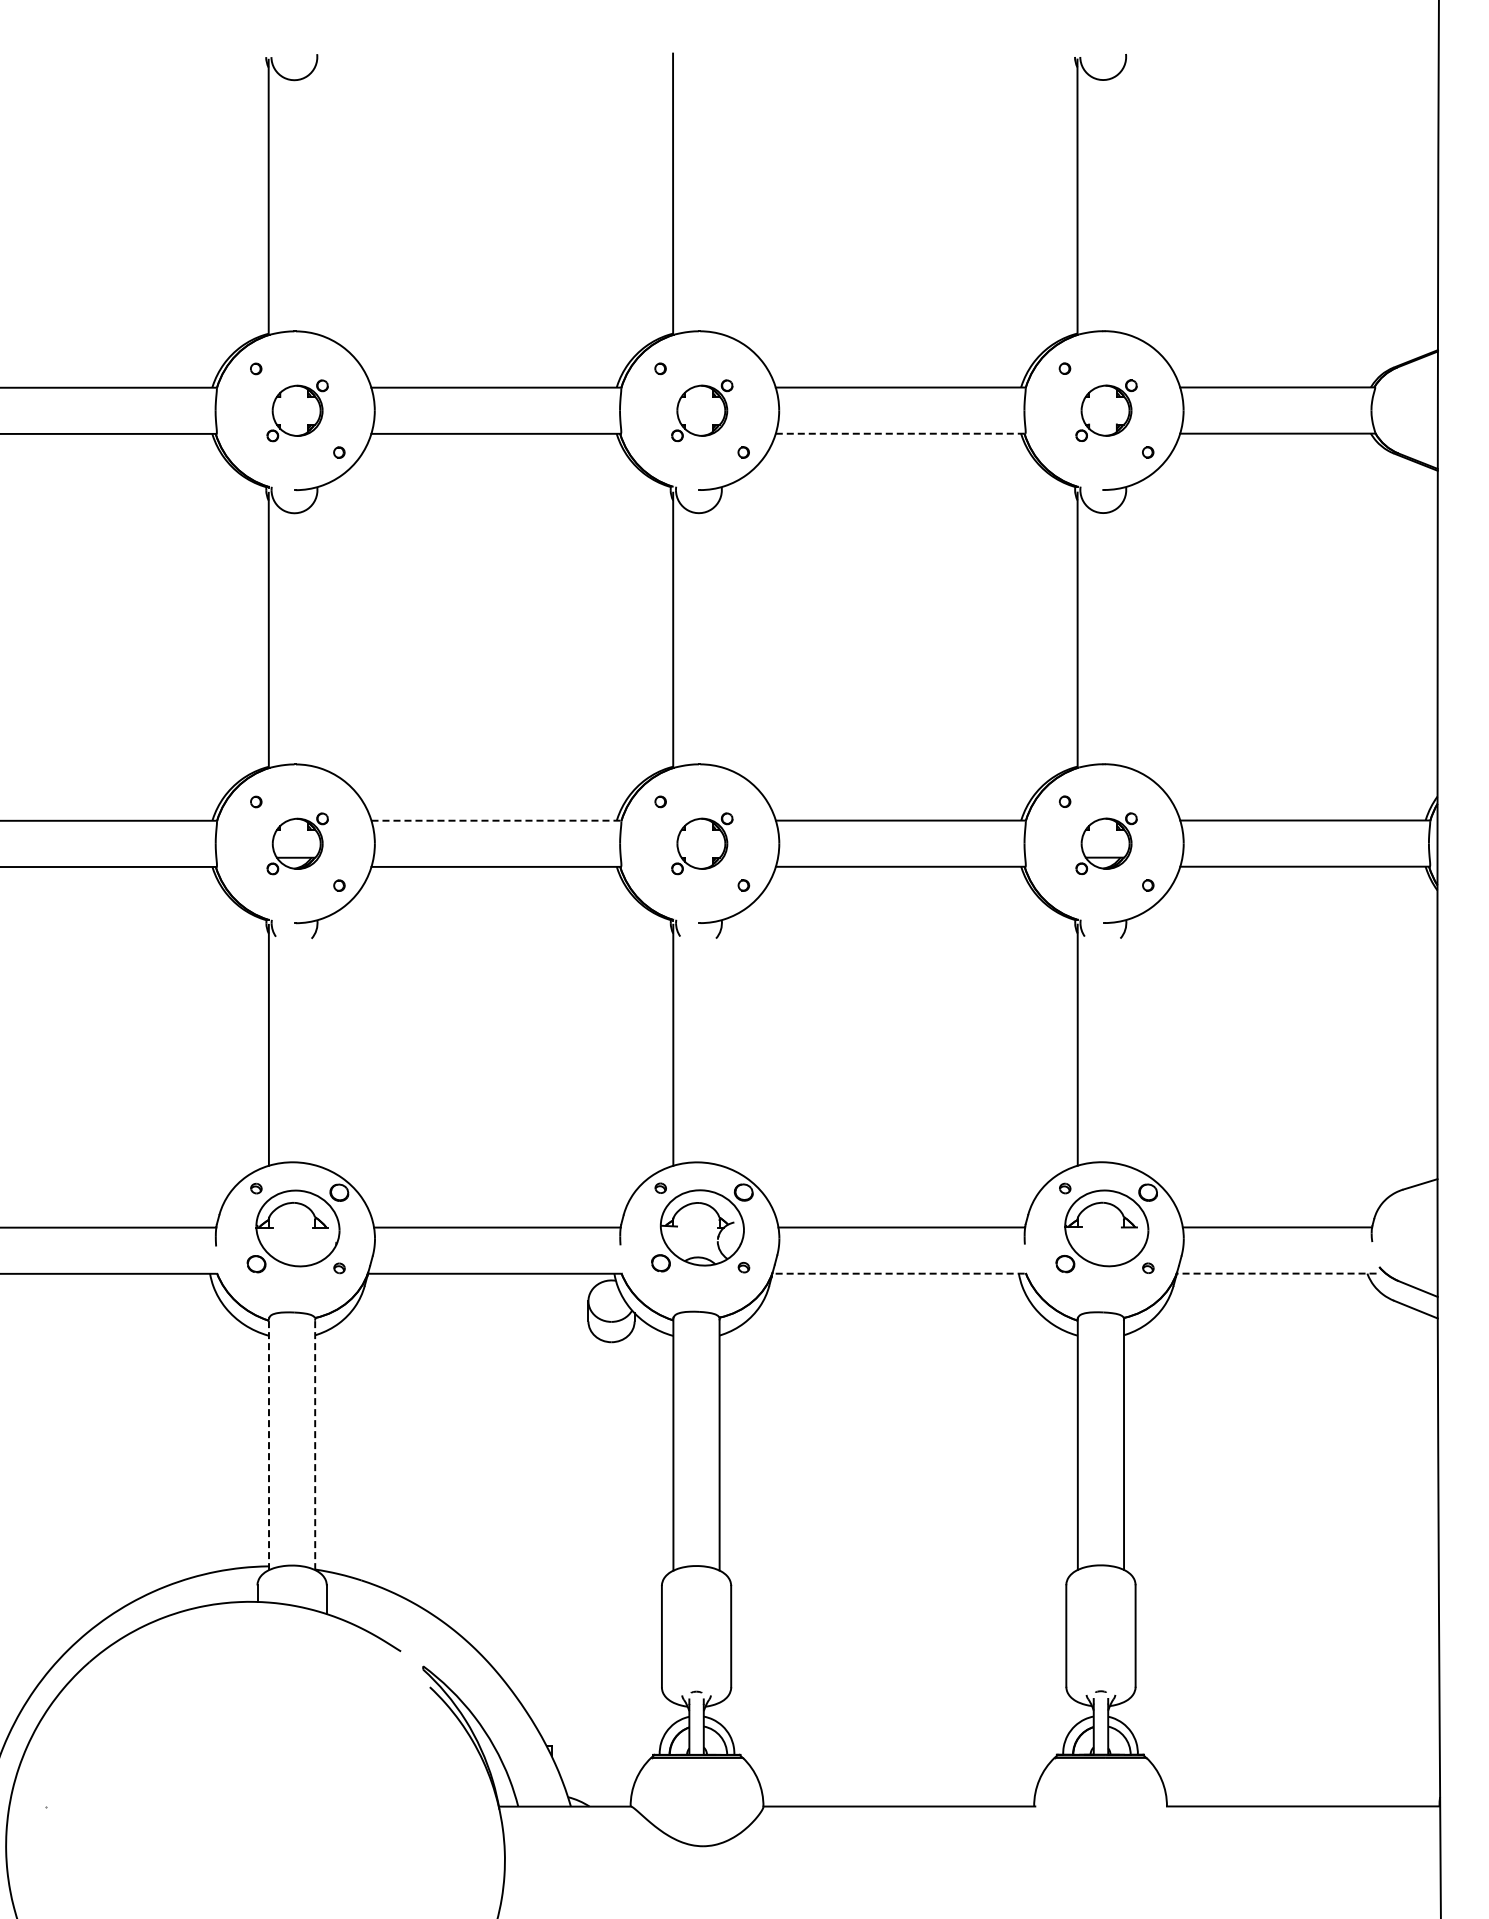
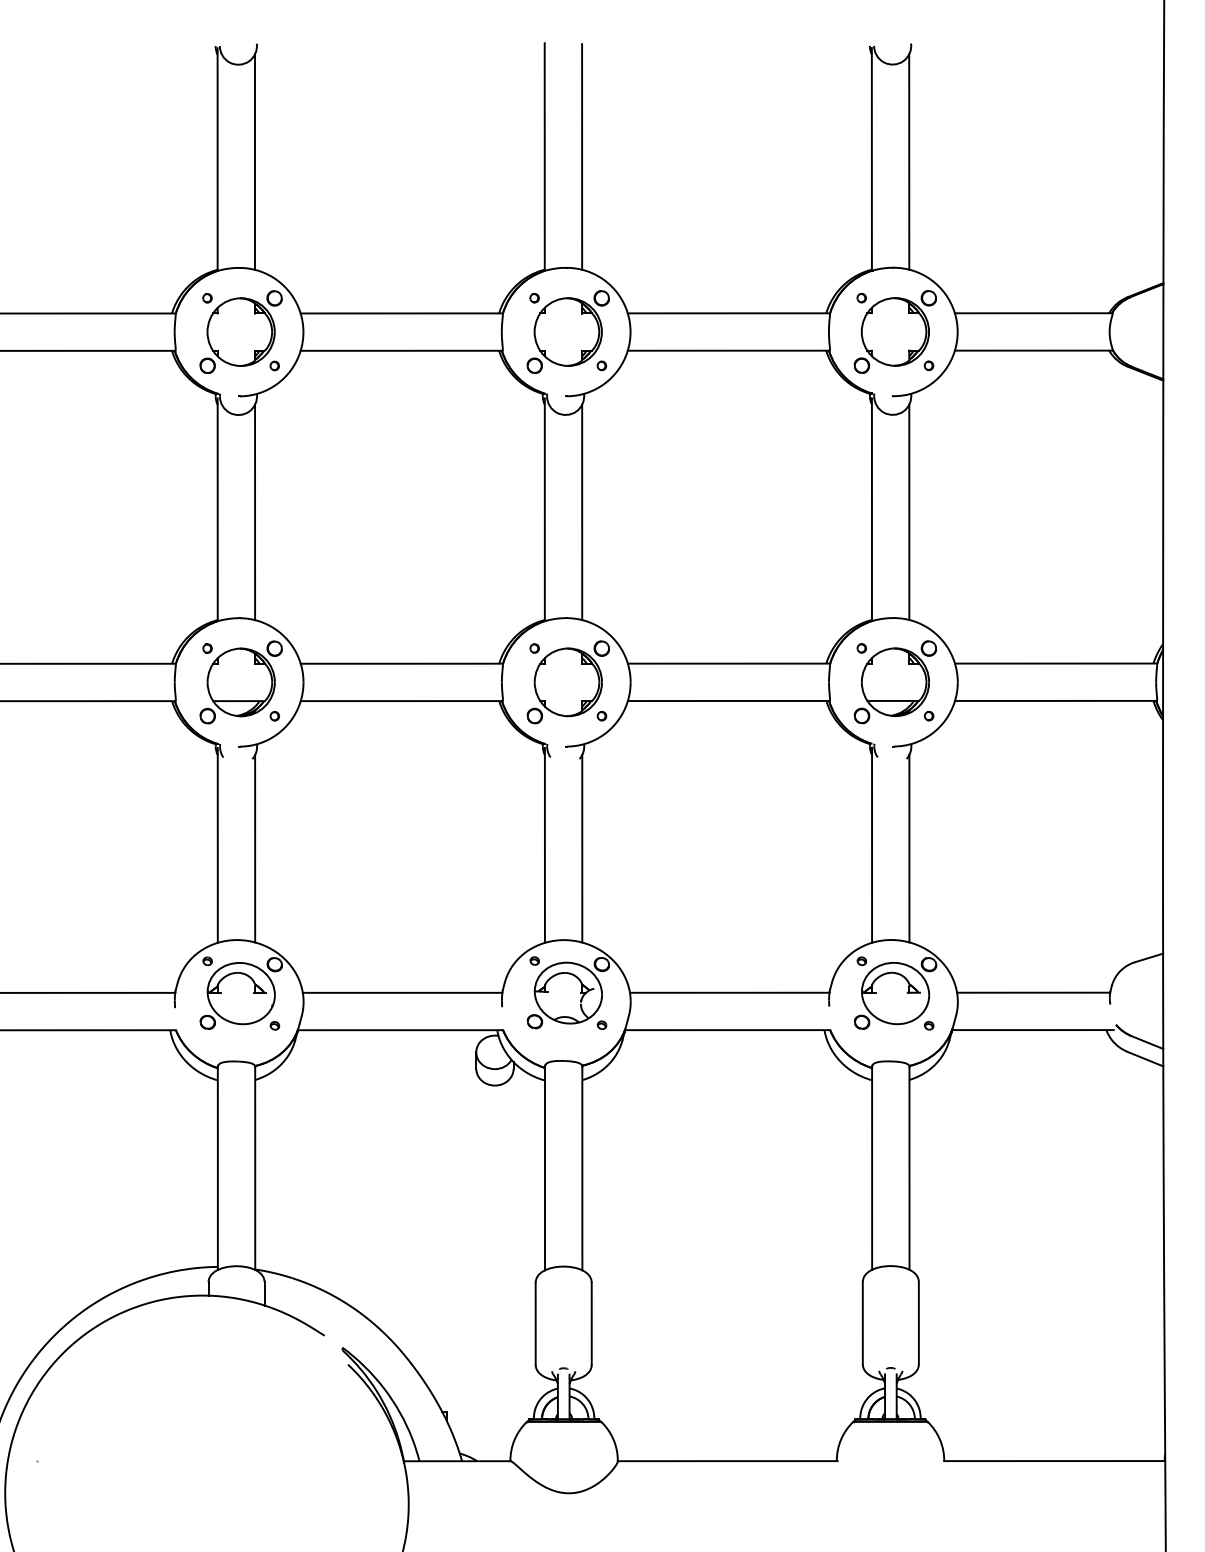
line: (719, 193) -> (582, 156), added
line: (314, 200) -> (254, 162), added
line: (1123, 200) -> (909, 162), added
part: (297, 410) -> (240, 331), size x1.67
part: (702, 410) -> (568, 331), size x1.67
part: (1106, 410) -> (895, 331), size x1.67
line: (900, 433) -> (728, 350), dashed -> solid
line: (314, 633) -> (254, 512), added
line: (719, 633) -> (582, 512), added
line: (1123, 633) -> (909, 512), added
line: (497, 820) -> (402, 663), dashed -> solid
part: (297, 843) -> (240, 682), size x1.67
part: (702, 843) -> (568, 682), size x1.67
part: (1106, 843) -> (895, 682), size x1.67
line: (315, 1049) -> (255, 848), added
line: (719, 1049) -> (582, 848), added
line: (1123, 1049) -> (909, 848), added
line: (897, 1273) -> (726, 1029), dashed -> solid
line: (1276, 1273) -> (1032, 1029), dashed -> solid
line: (315, 1443) -> (255, 1167), dashed -> solid
line: (268, 1444) -> (217, 1168), dashed -> solid

